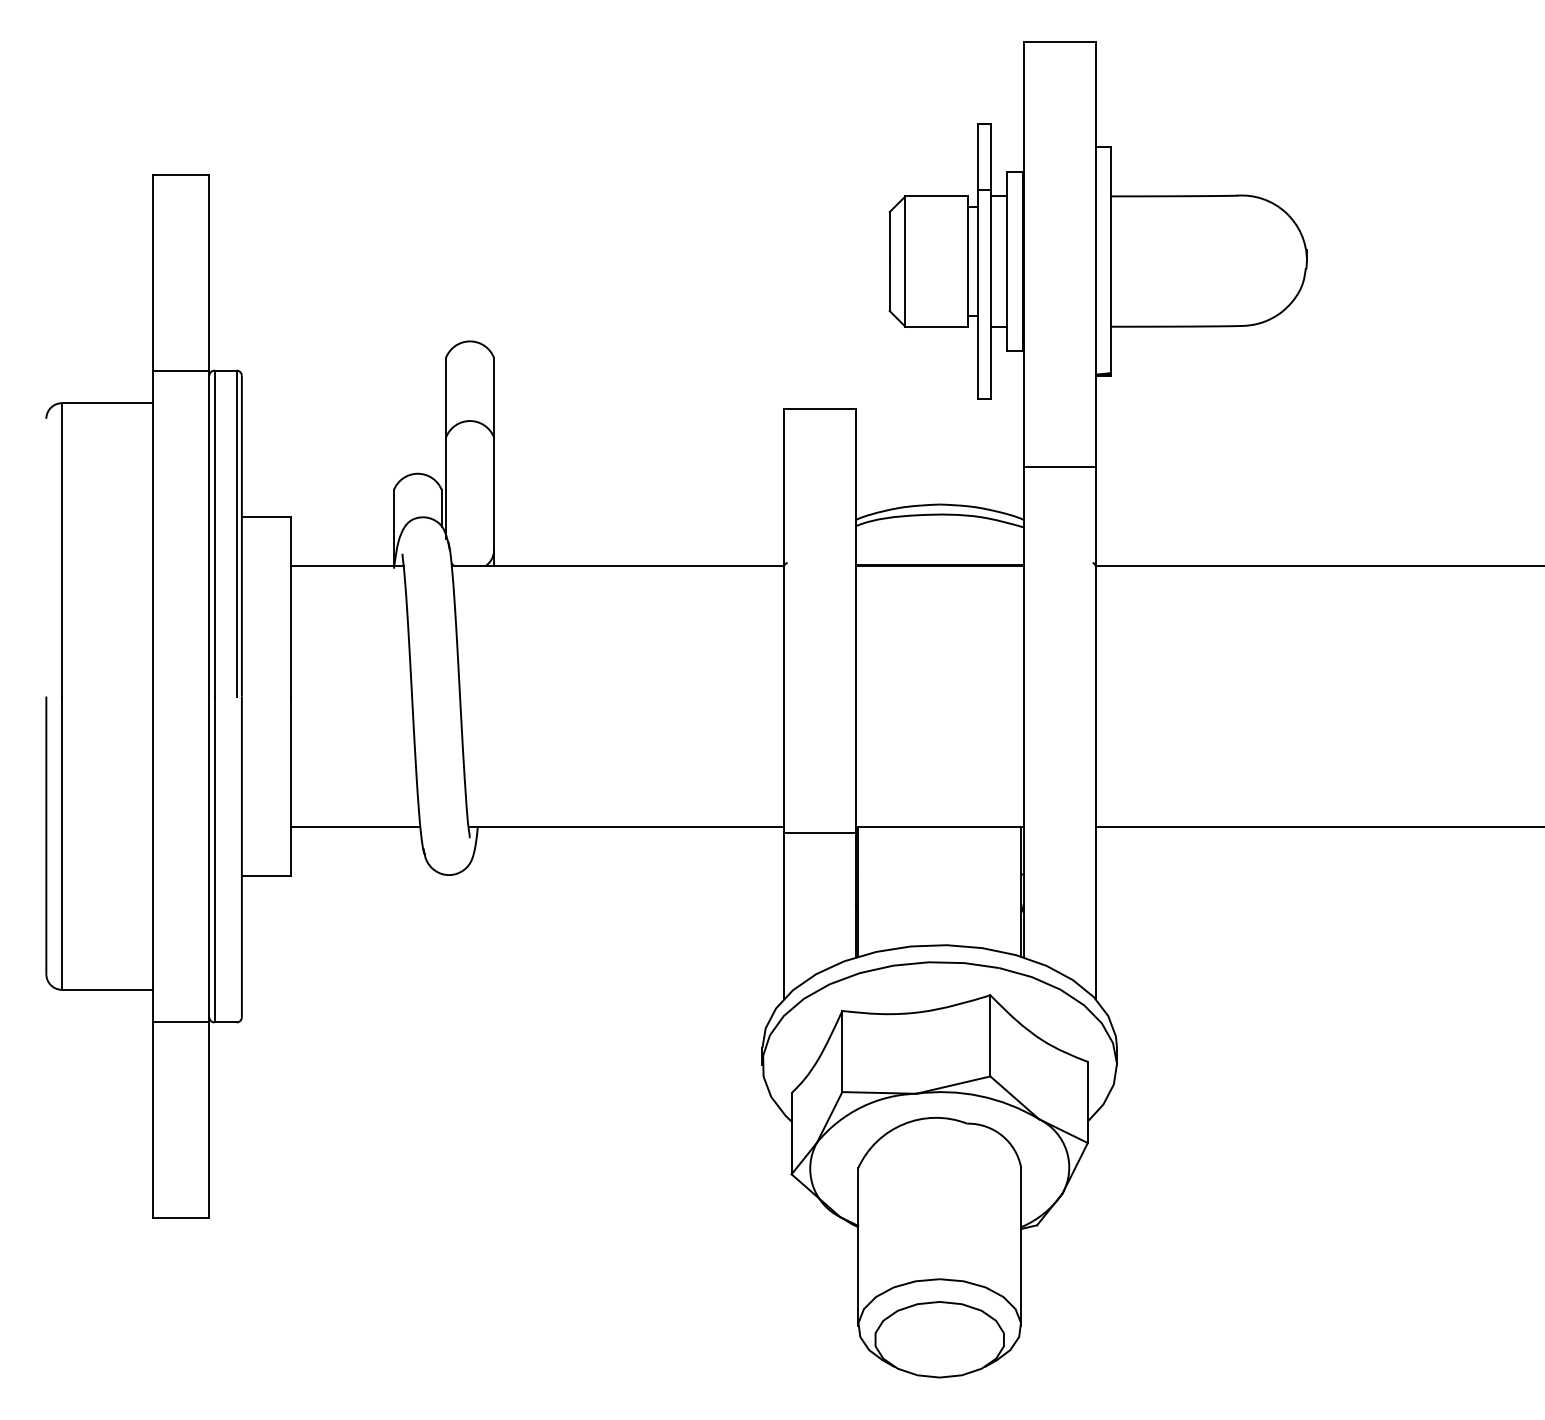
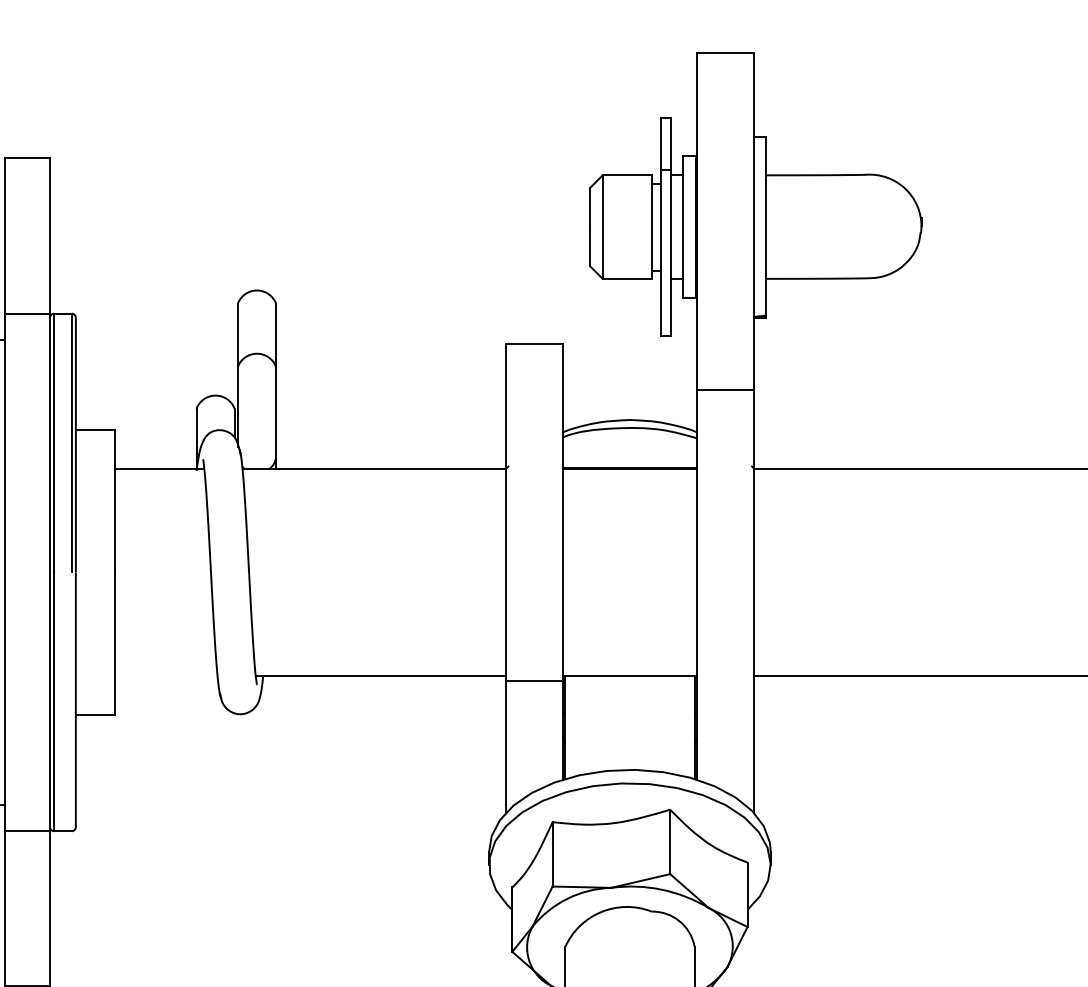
line: (355, 826) -> (166, 675), removed

